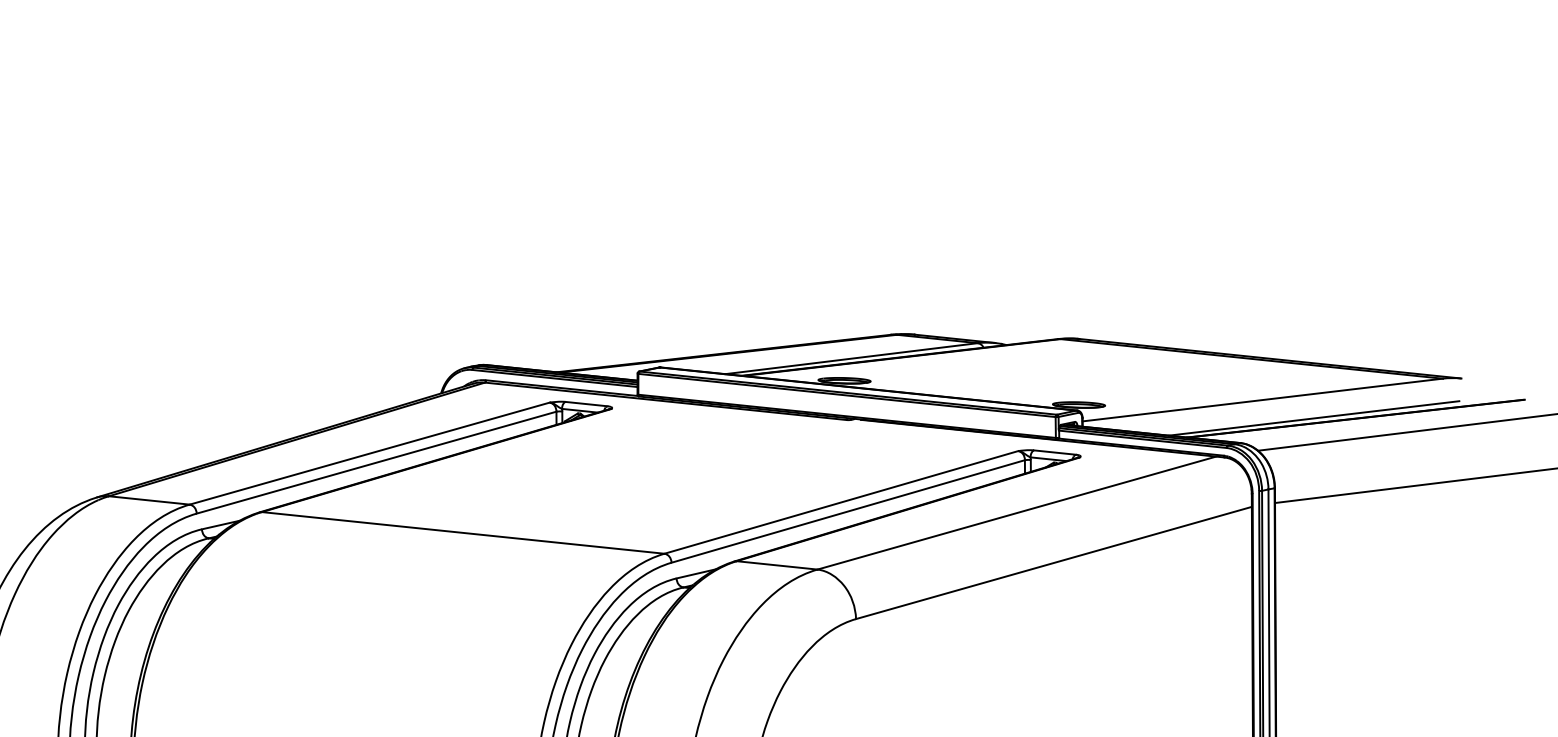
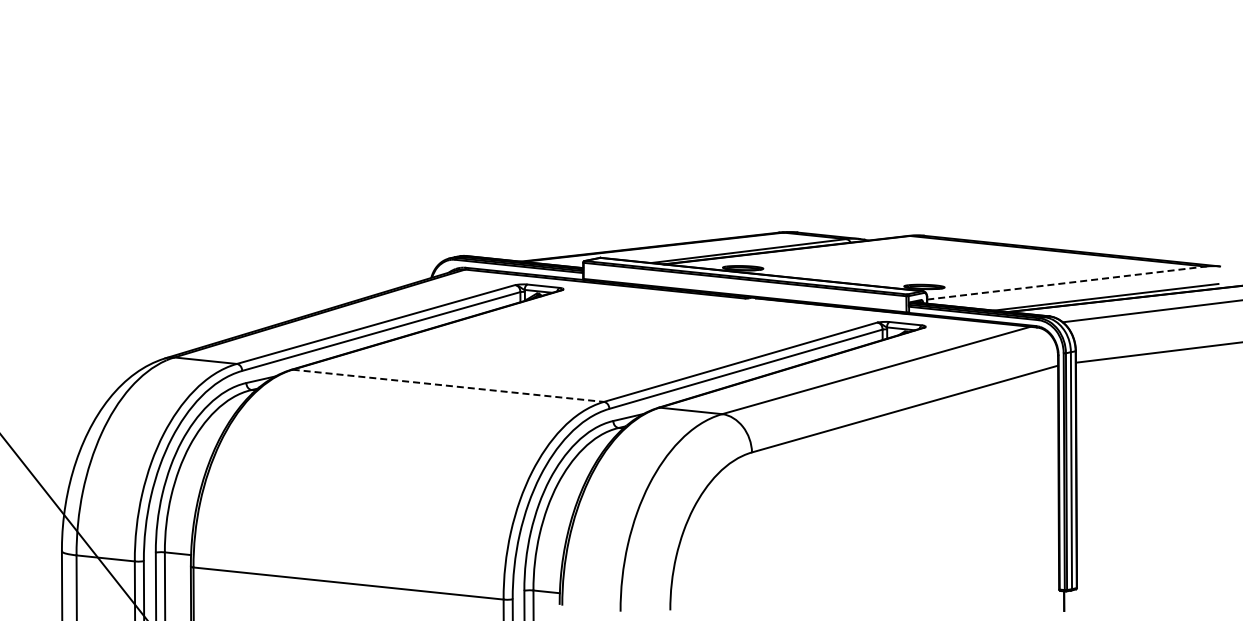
line: (1262, 400) -> (1066, 283), solid -> dashed
line: (463, 532) -> (448, 385), solid -> dashed

